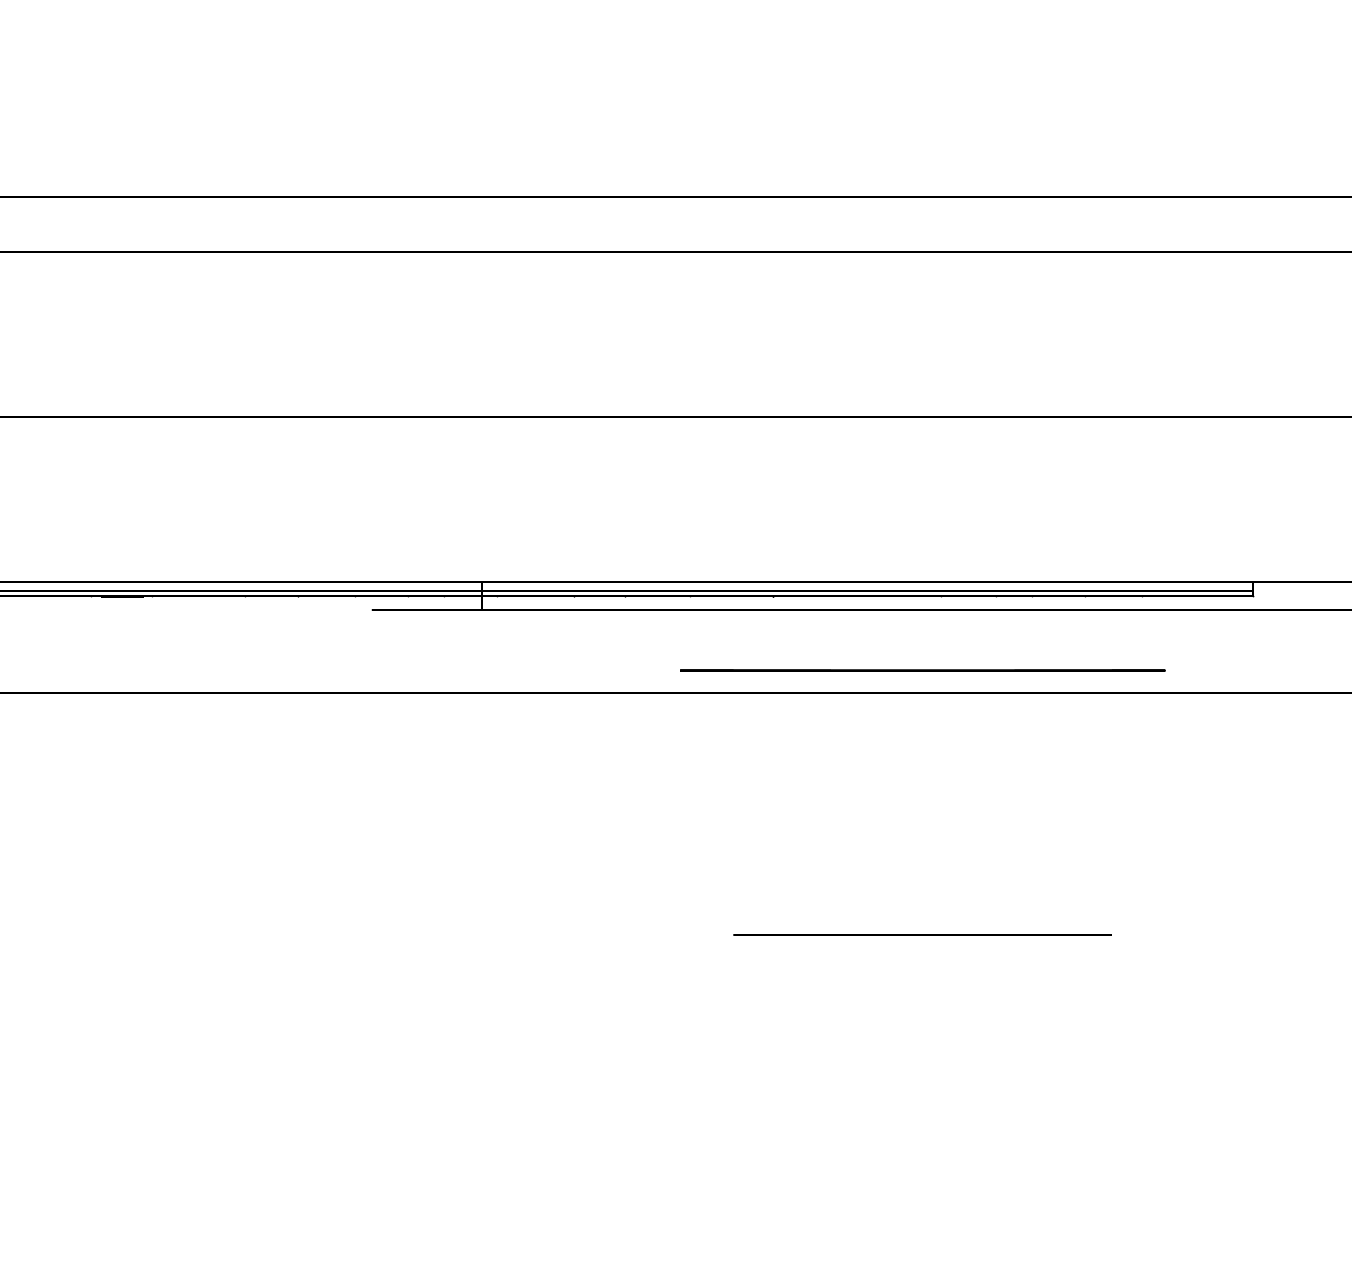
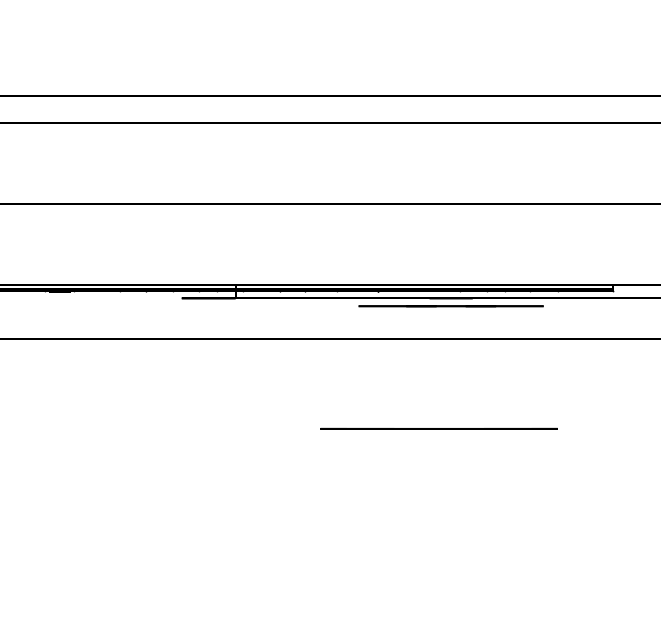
line: (921, 669) -> (438, 428), moved
line: (921, 935) -> (450, 306), moved

